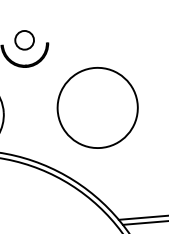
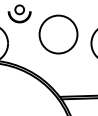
circle: (97, 107) -> (58, 34), moved

